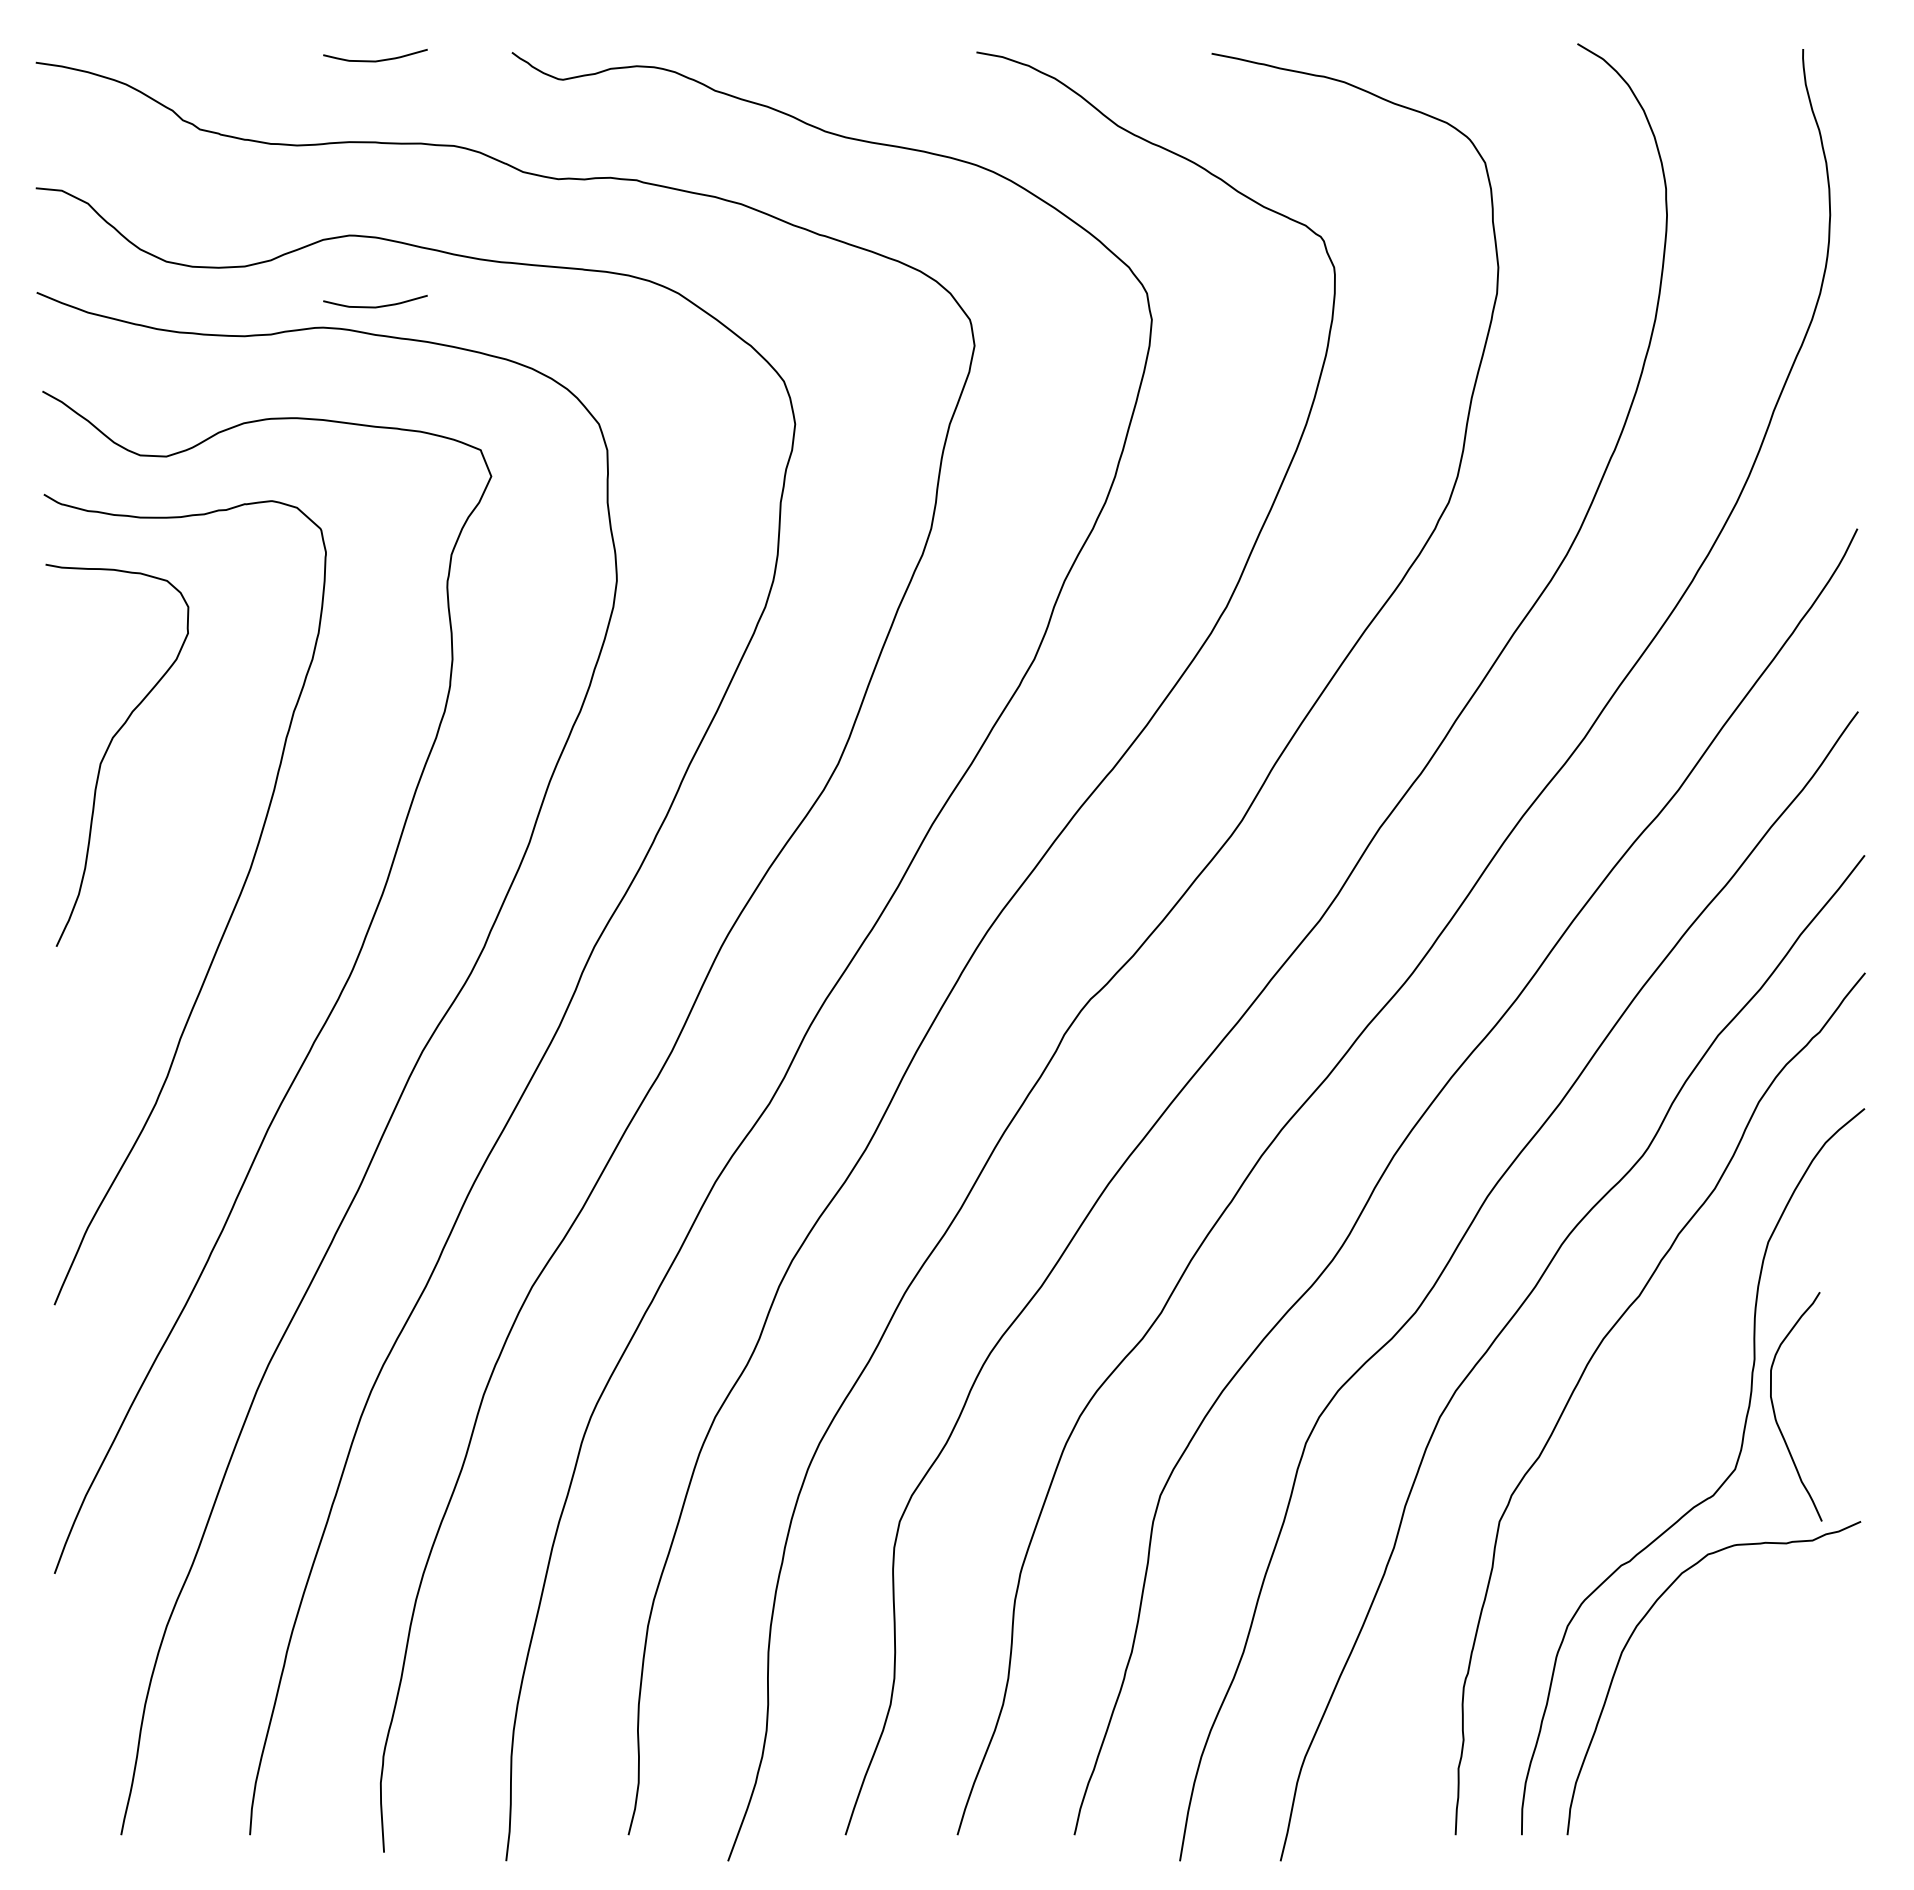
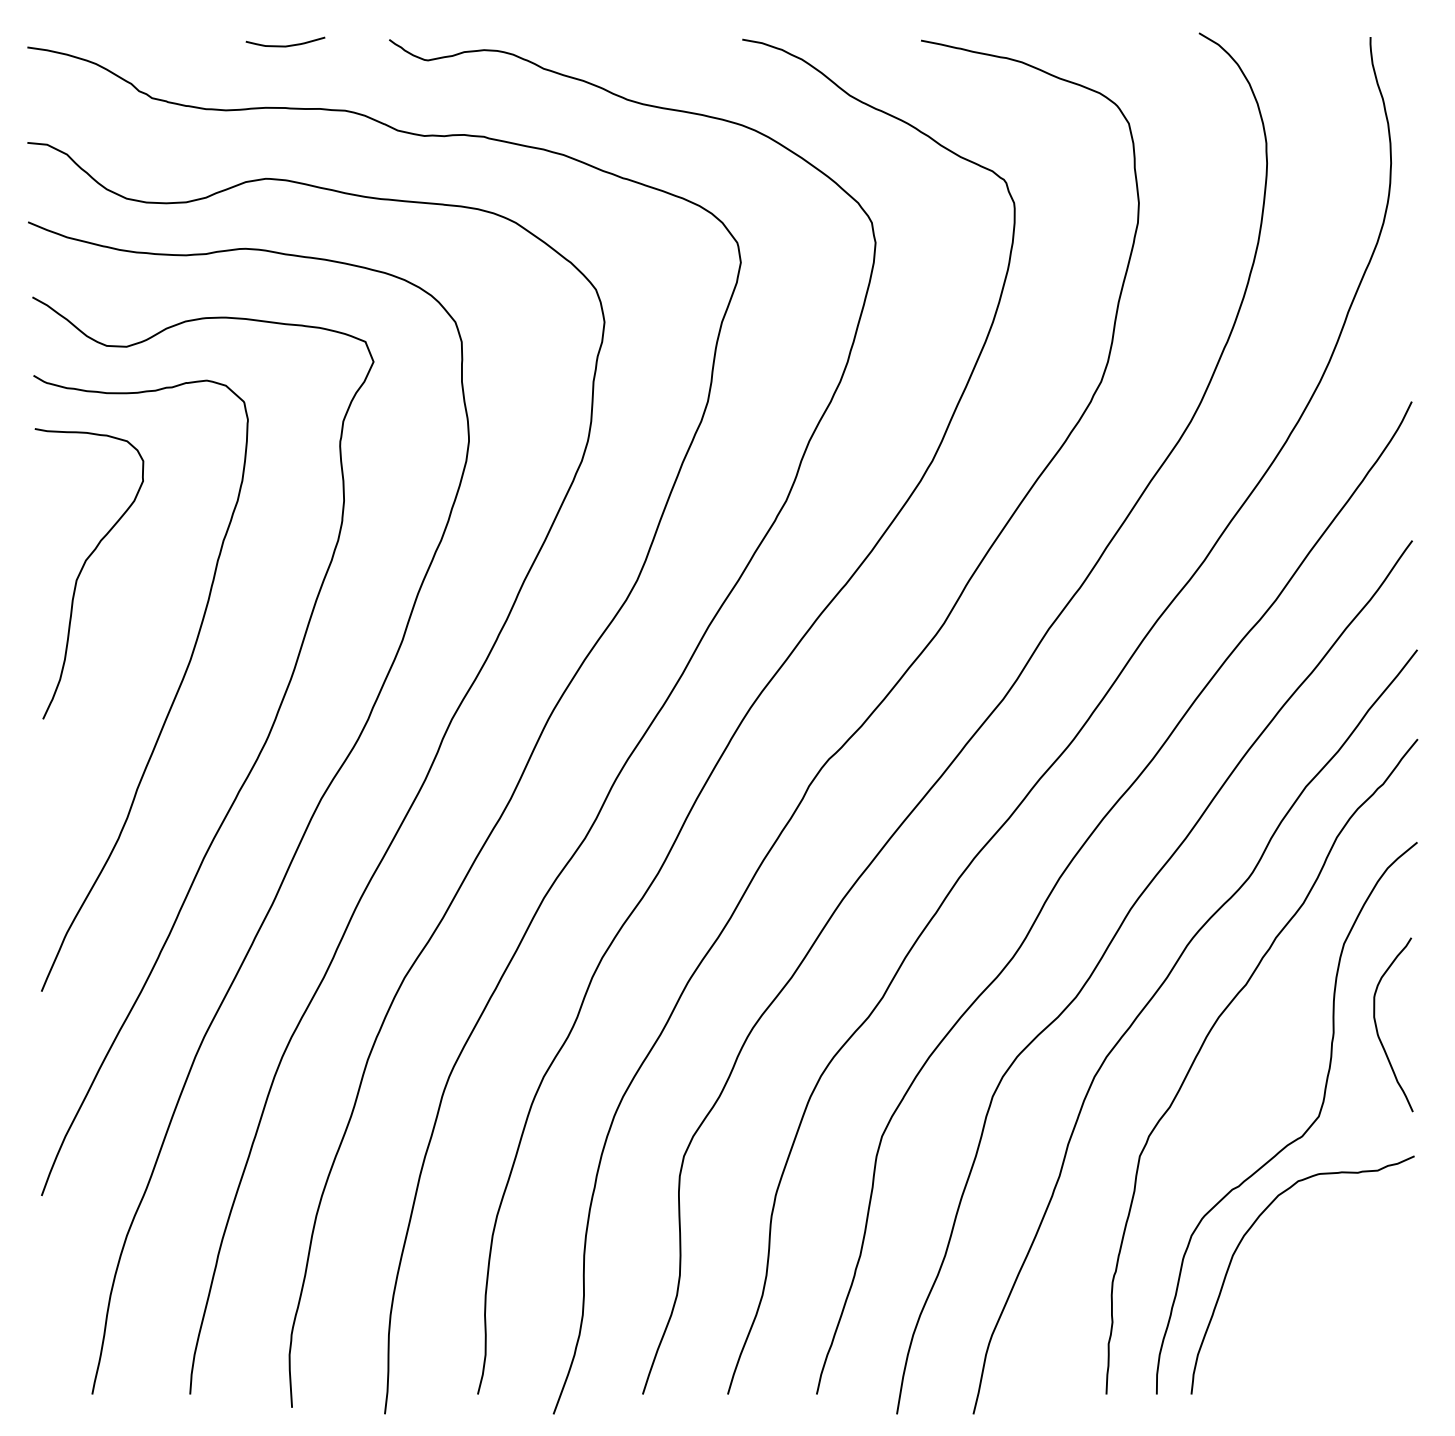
curve: (375, 306) -> (285, 232), removed
curve: (1775, 1412) -> (1377, 1029), moved

